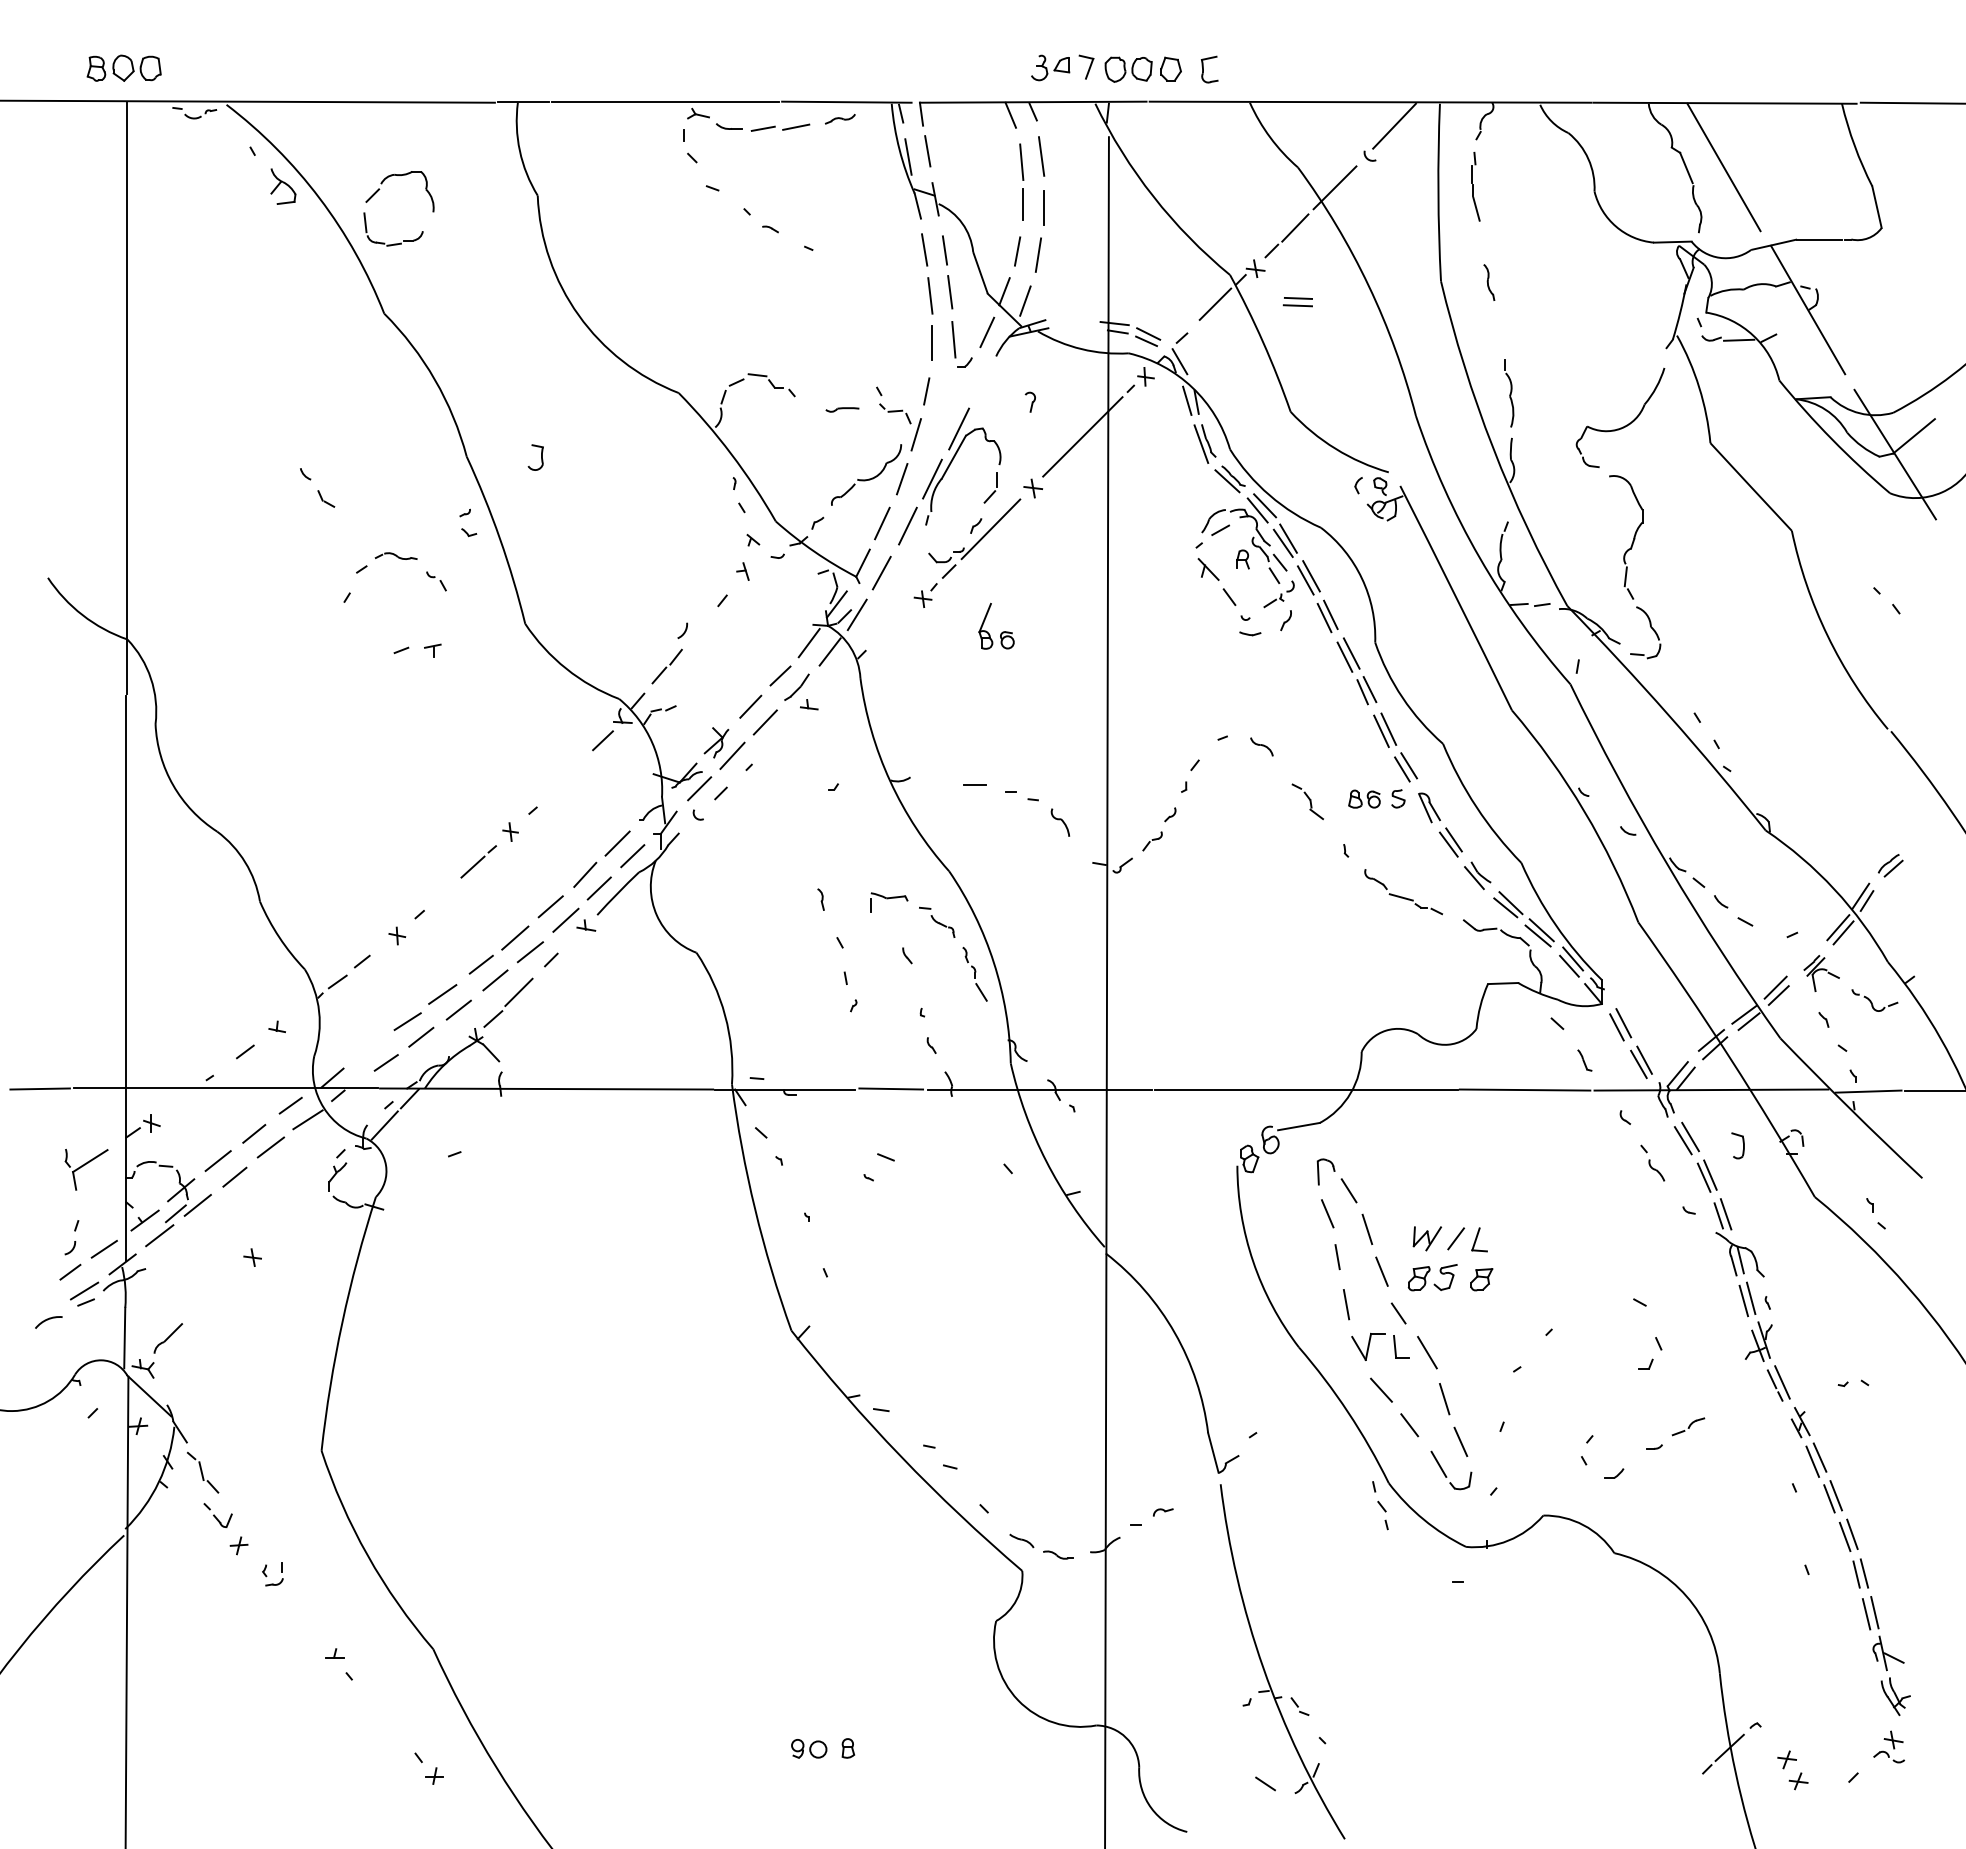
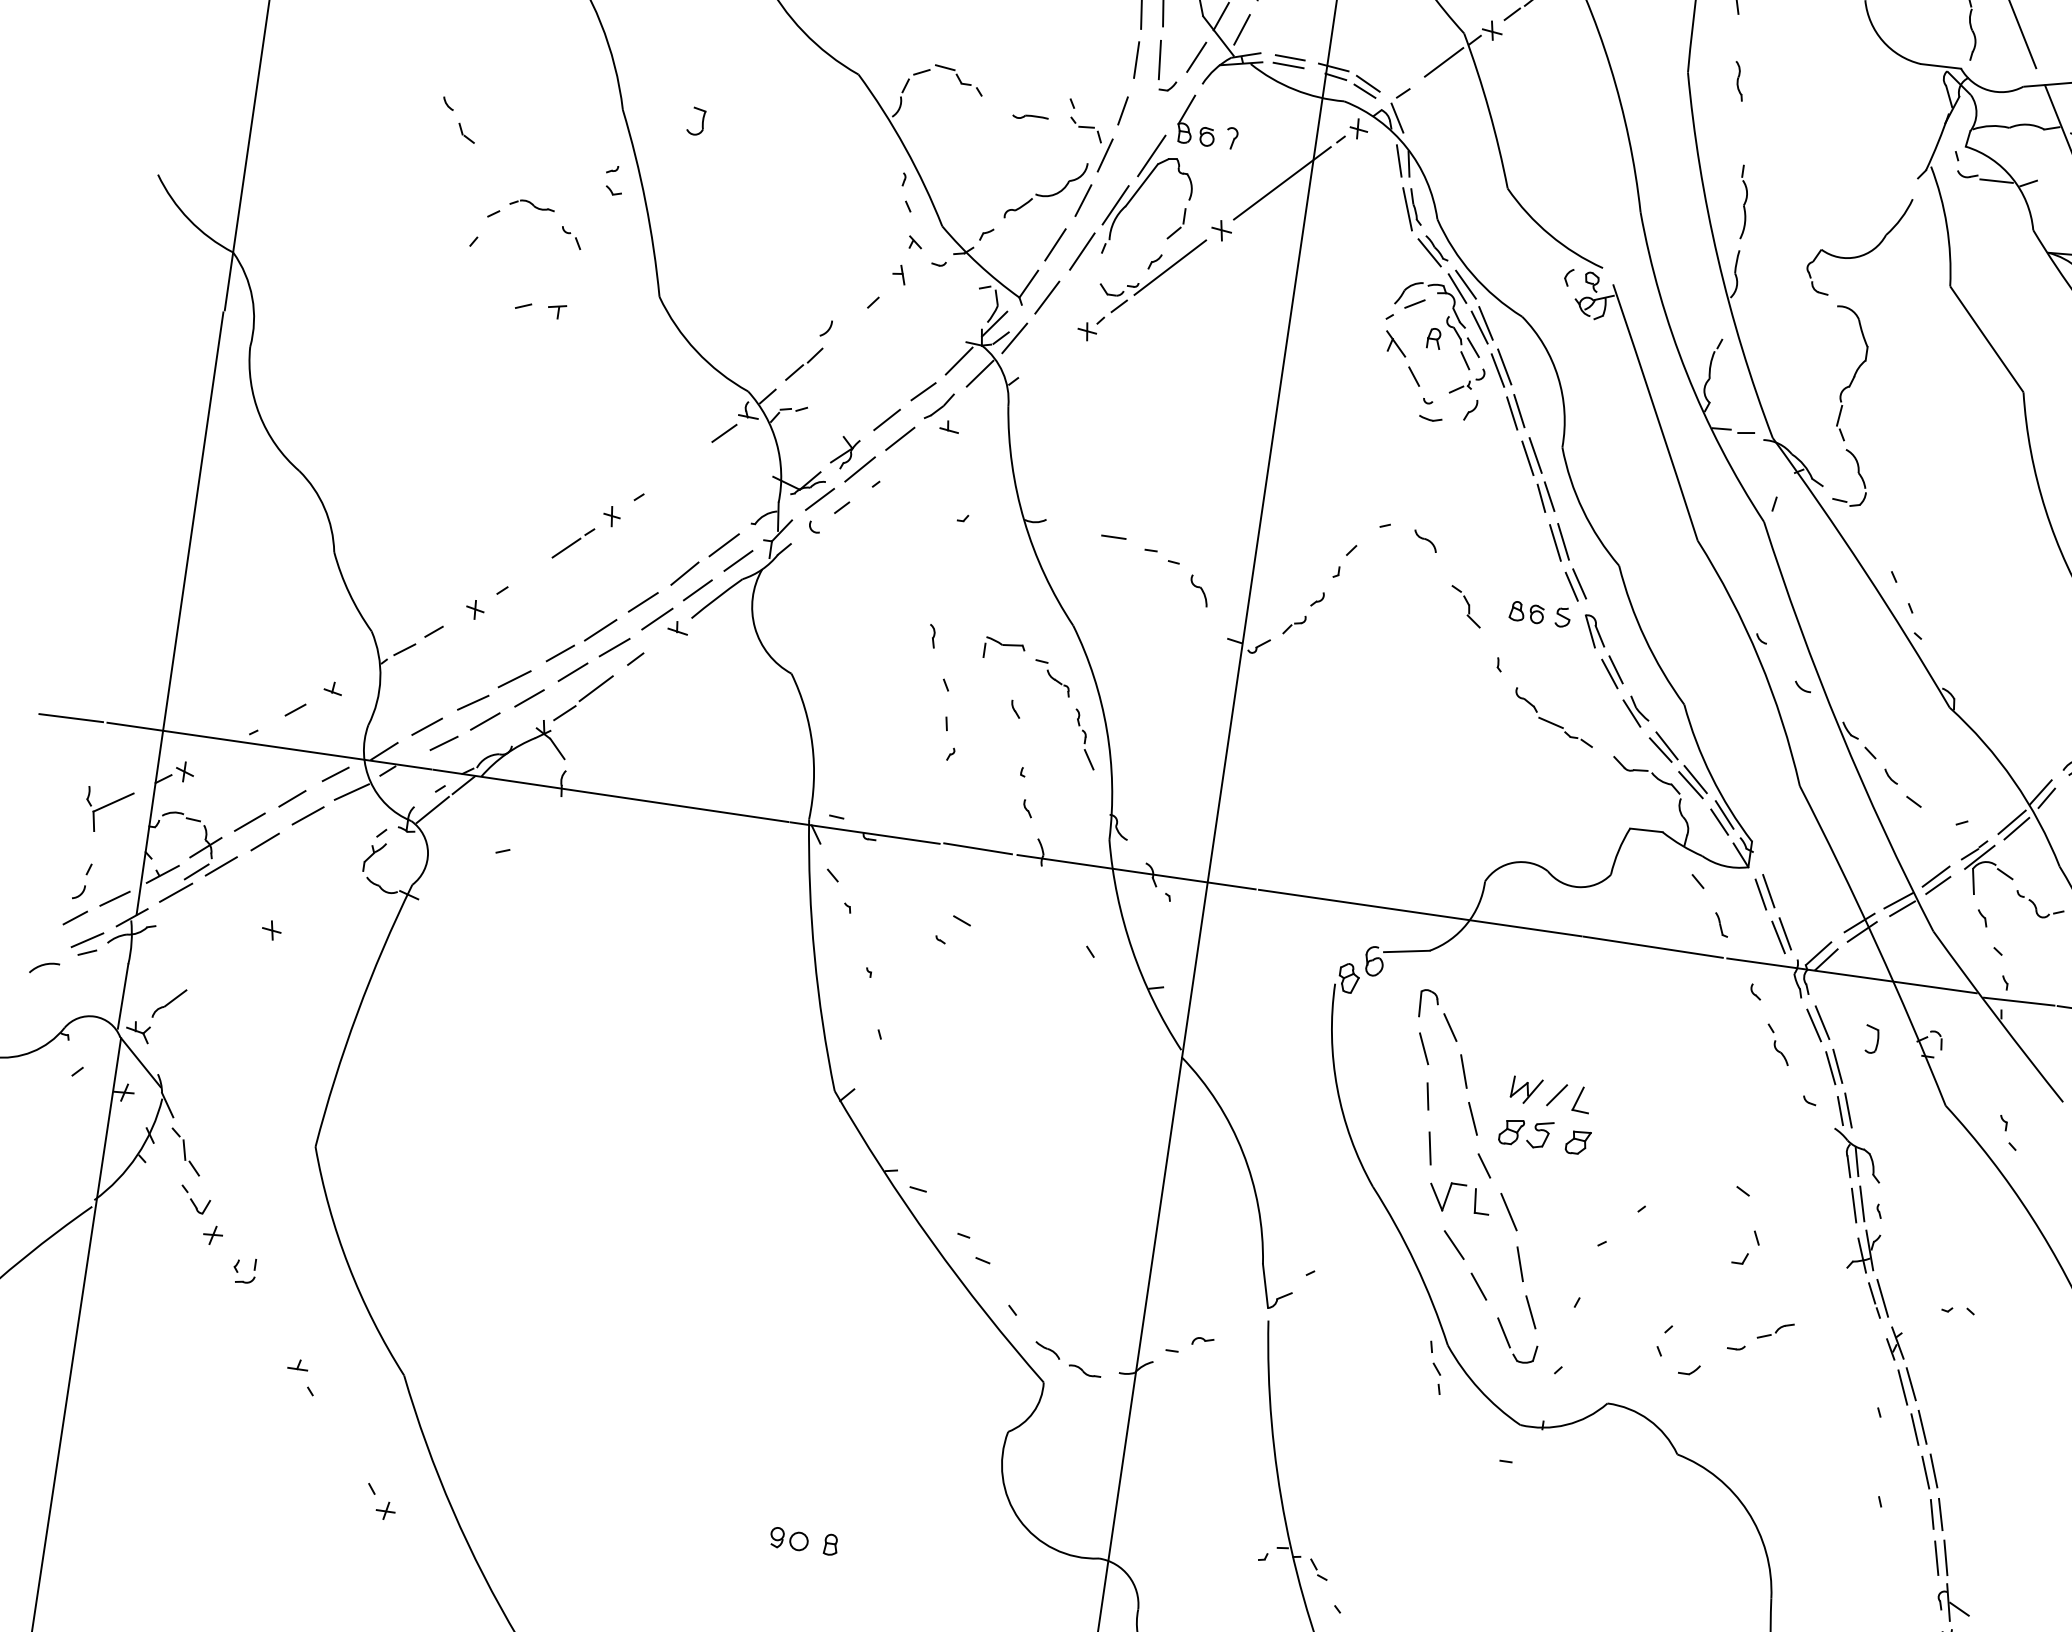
part: (1297, 302) -> (1288, 61), moved
part: (1002, 631) -> (1203, 126), moved
part: (1821, 973) -> (1987, 868), size x1.43
line: (368, 1049) -> (427, 726), added

